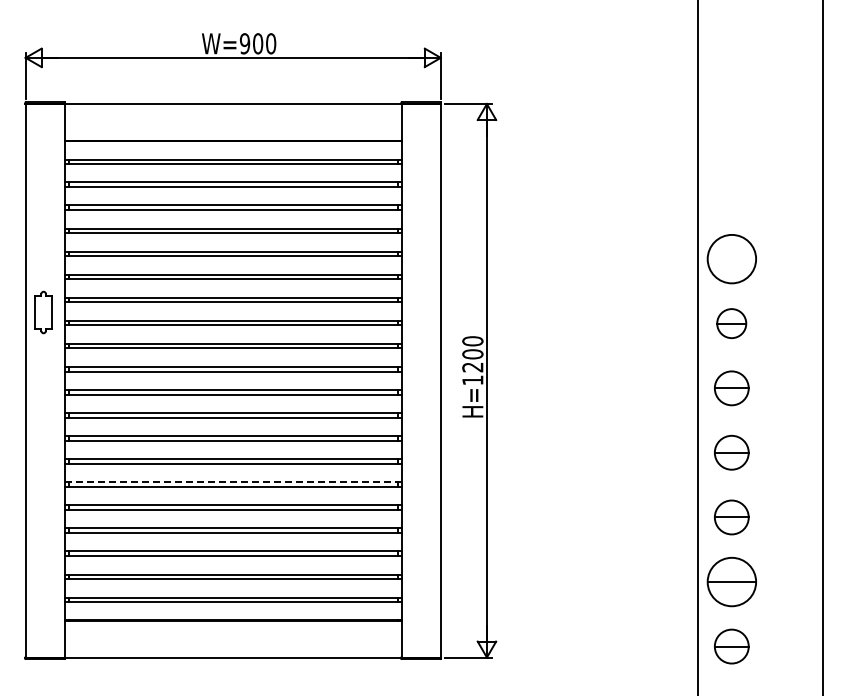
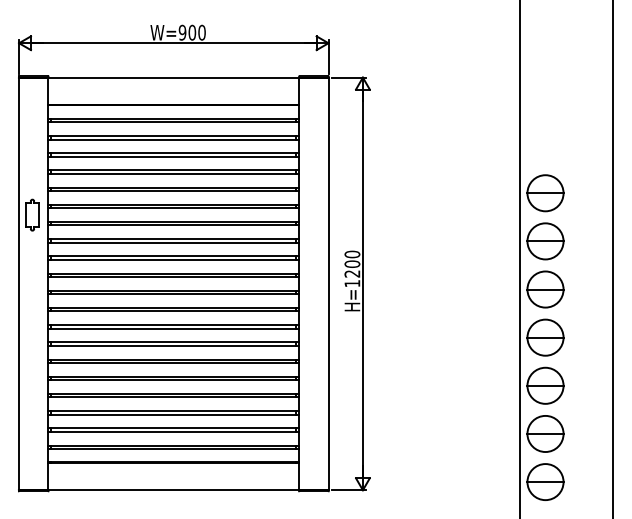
line: (731, 259) -> (545, 193), added
part: (43, 312) -> (32, 215), moved
part: (731, 323) -> (545, 241), size x1.67
part: (731, 388) -> (545, 289), size x1.43
part: (731, 452) -> (545, 337), size x1.43
line: (233, 482) -> (174, 359), dashed -> solid
part: (731, 517) -> (545, 385), size x1.43
part: (731, 646) -> (545, 482), size x1.43

